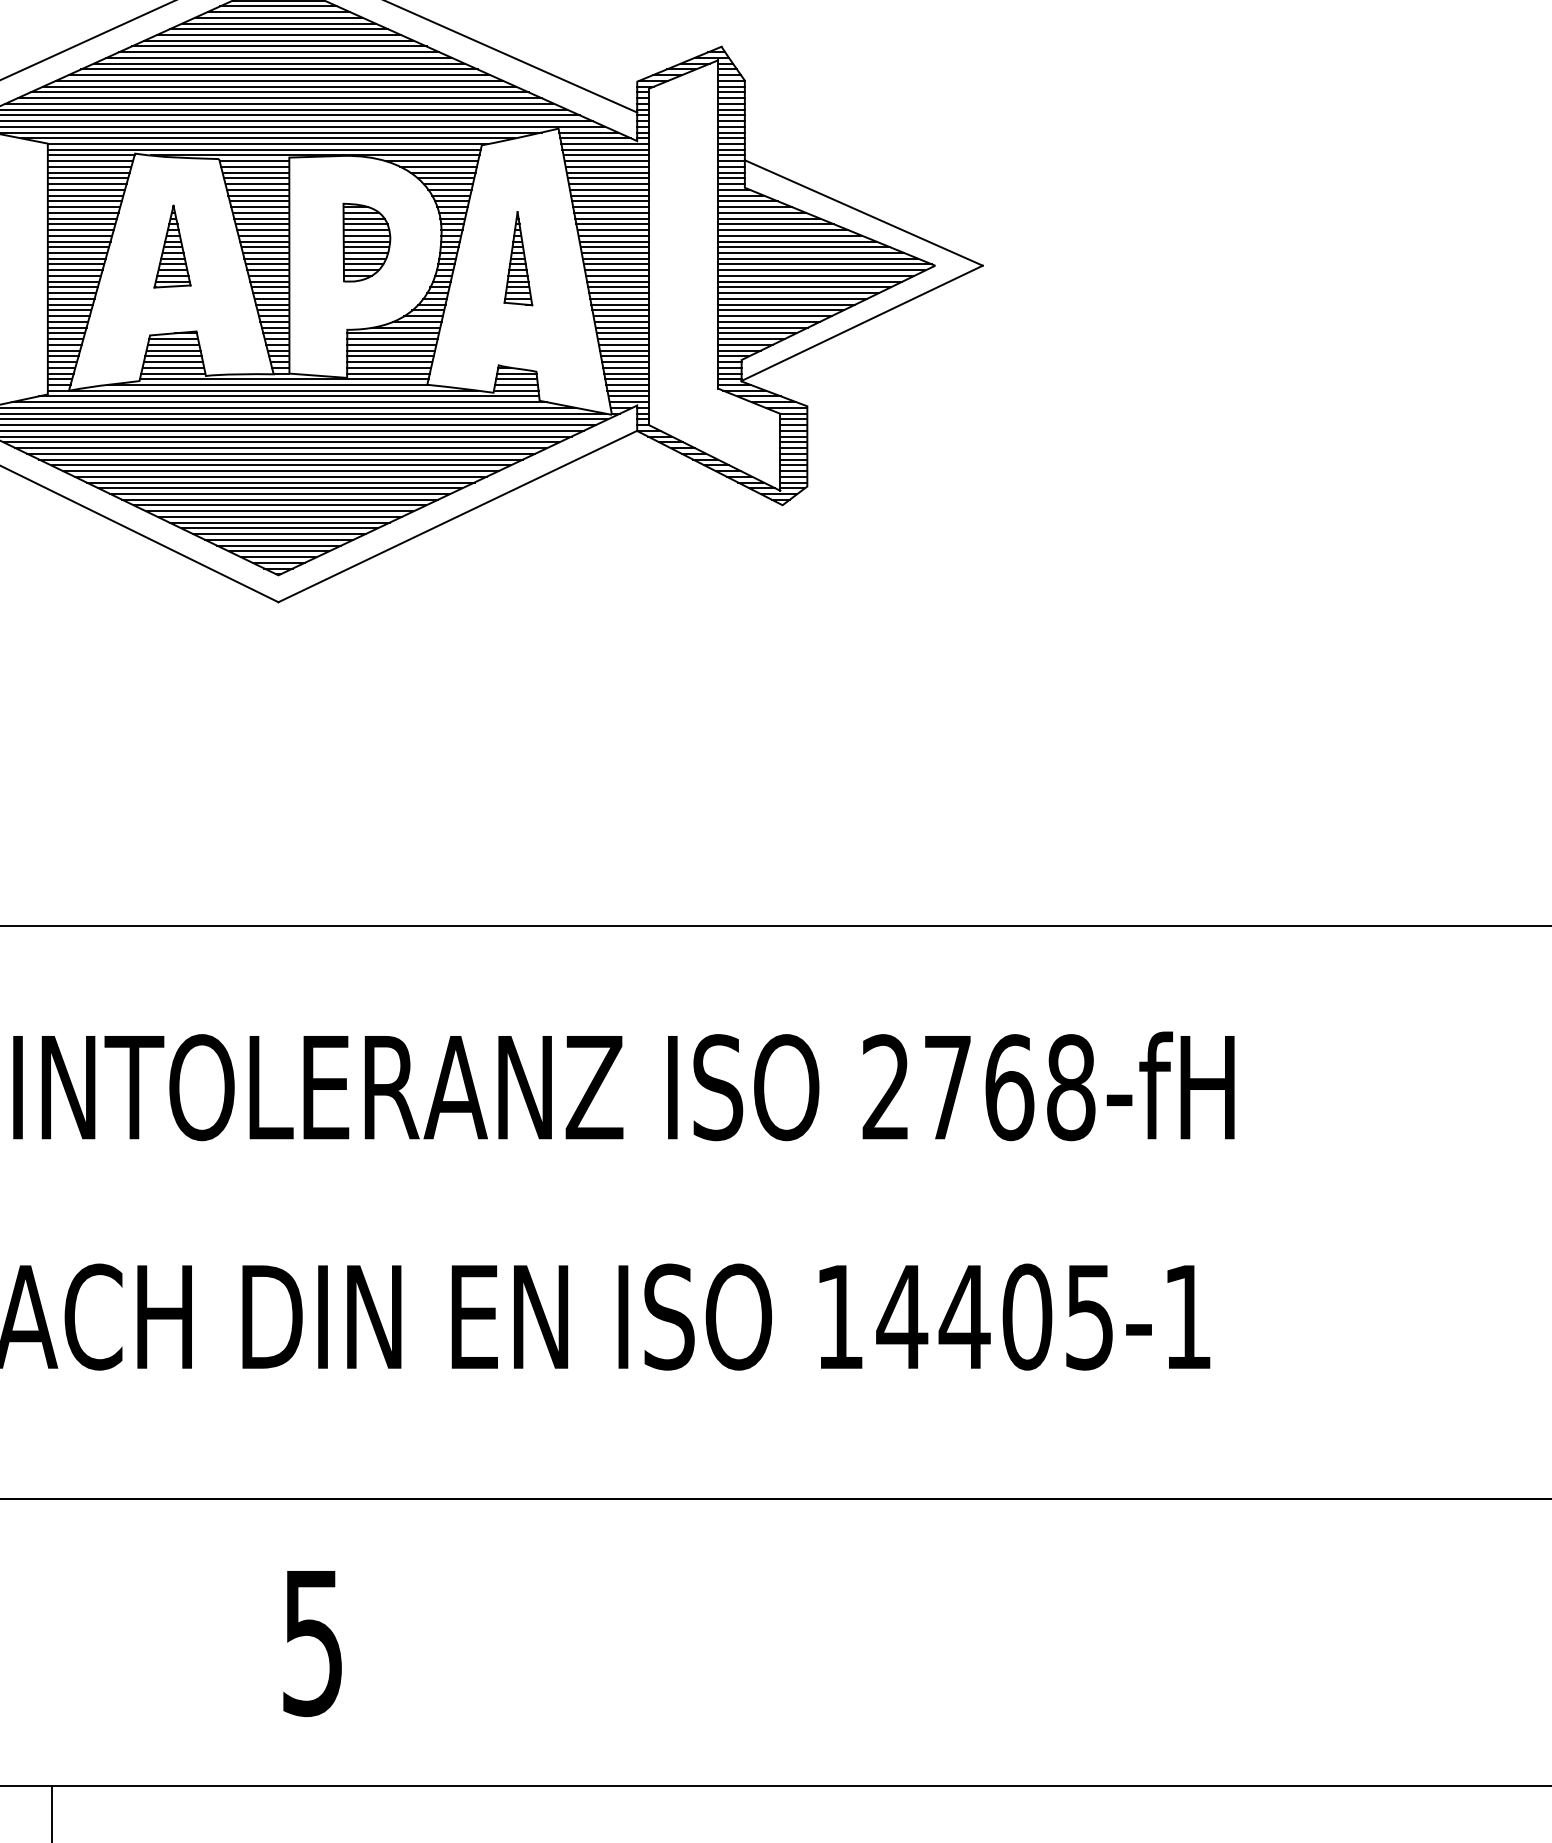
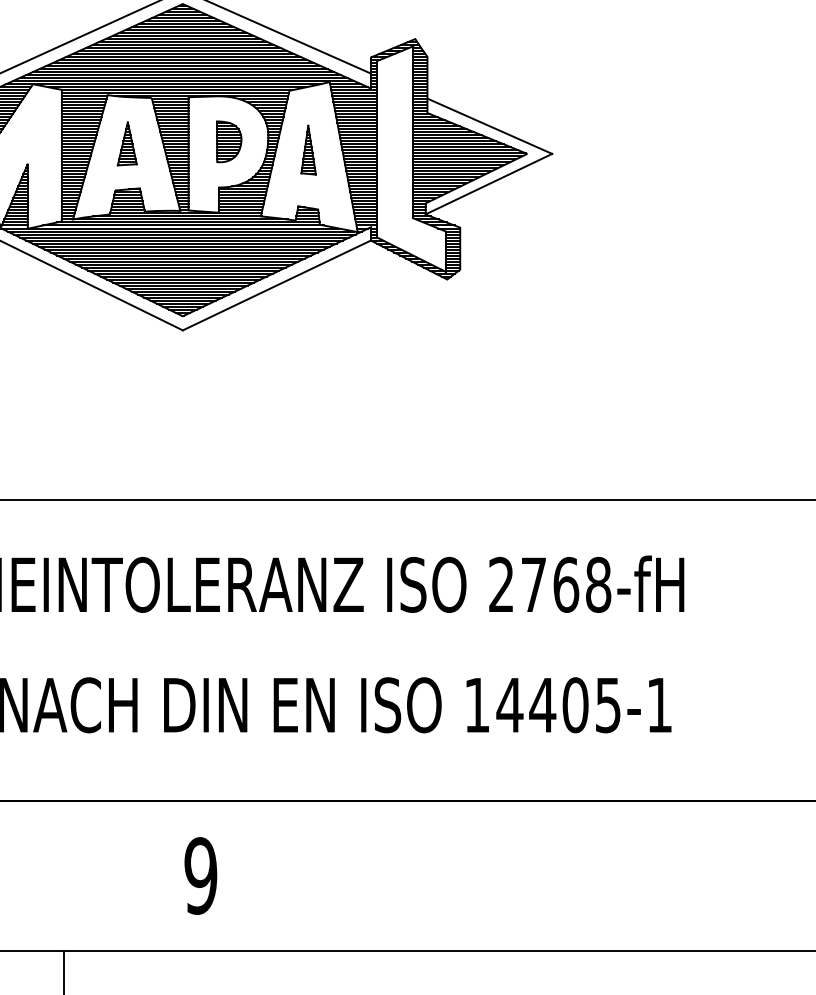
text: (312, 1641) -> (200, 875), 5 -> 9

